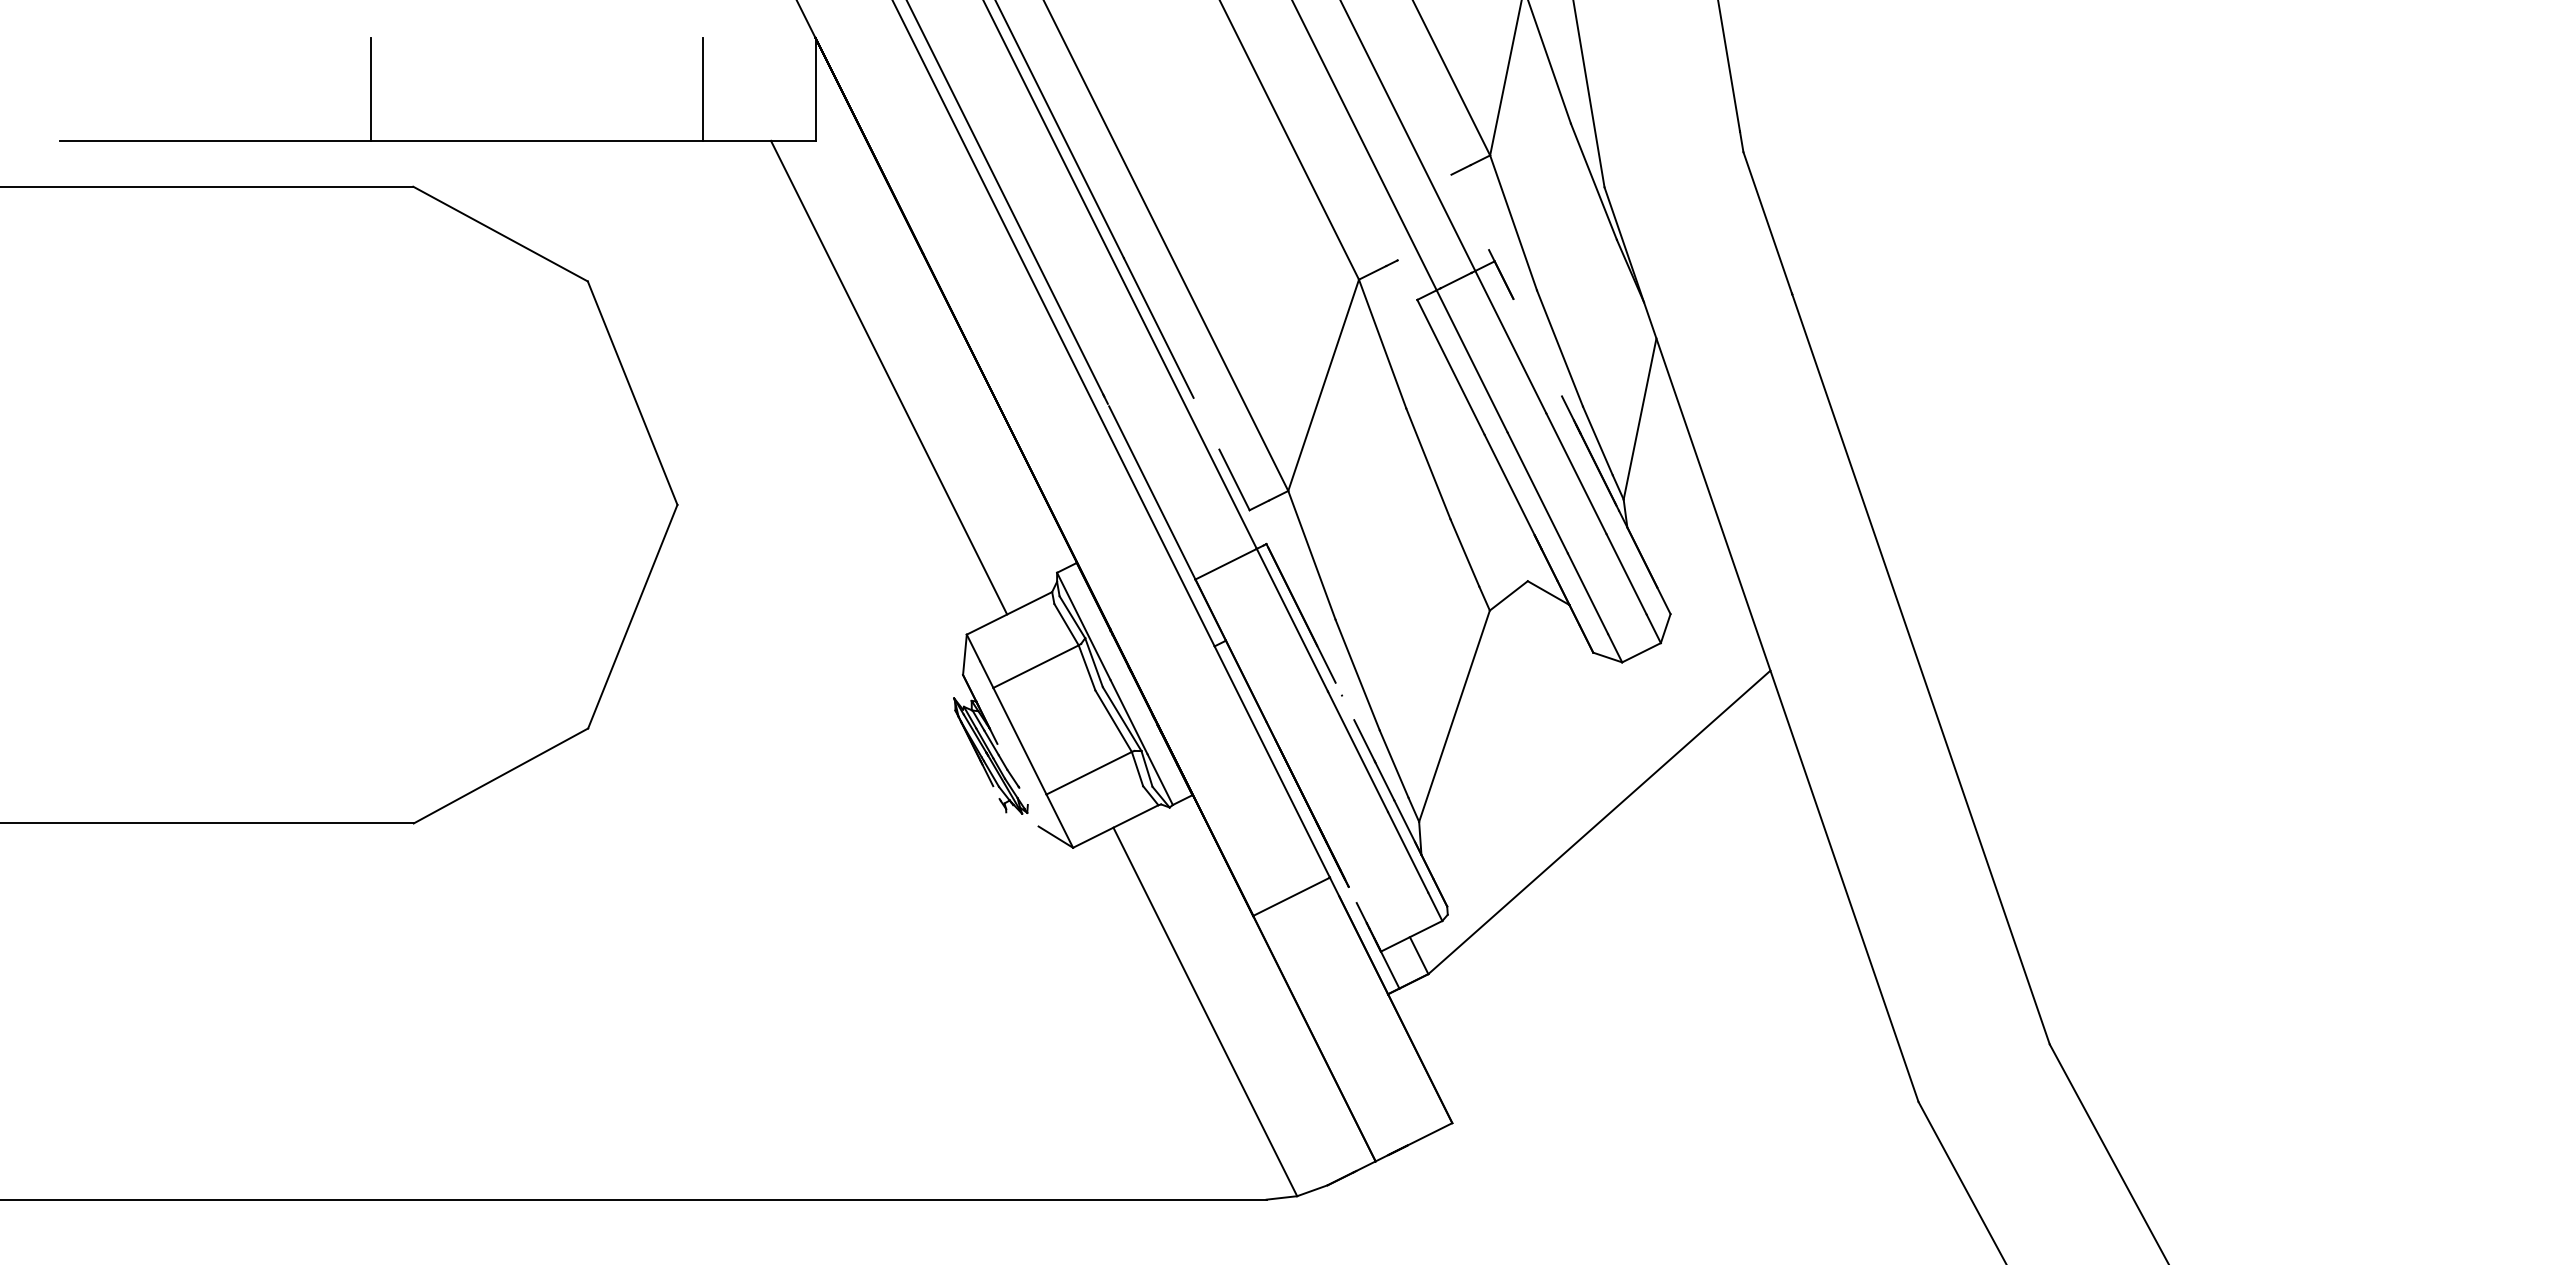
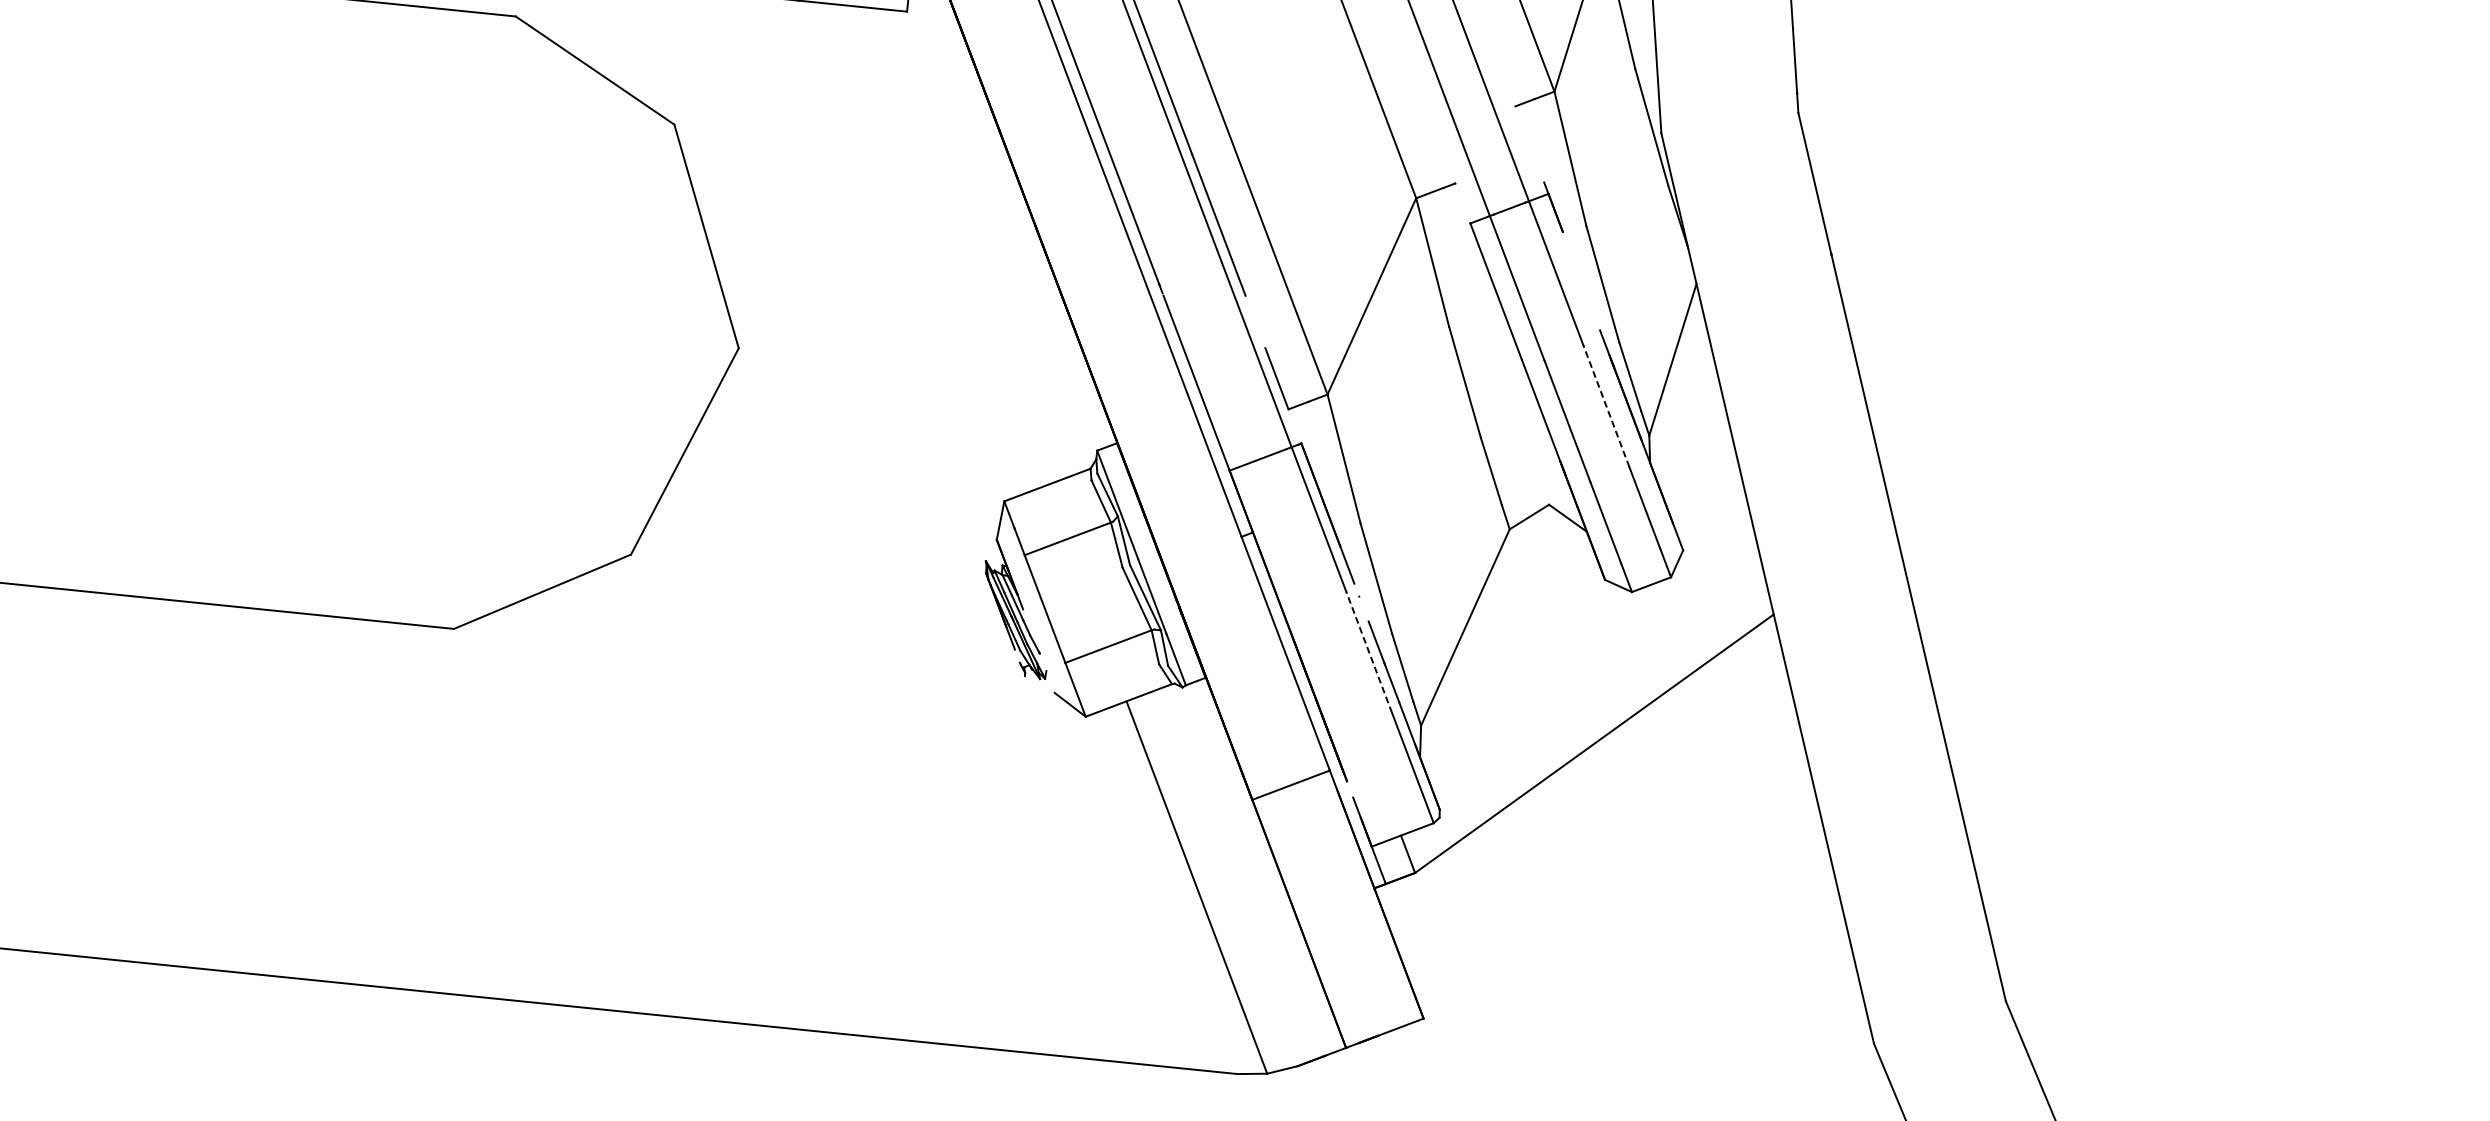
line: (889, 377) -> (955, 246), removed
line: (1576, 473) -> (1606, 405), solid -> dashed
line: (1357, 751) -> (1368, 651), solid -> dashed

